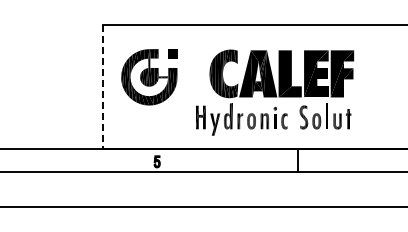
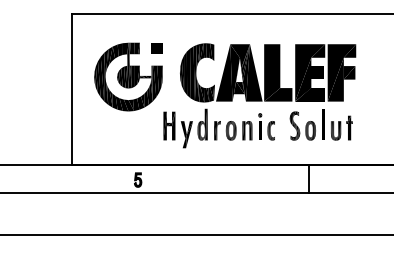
line: (103, 87) -> (72, 89), dashed -> solid
part: (275, 92) -> (260, 95), moved

